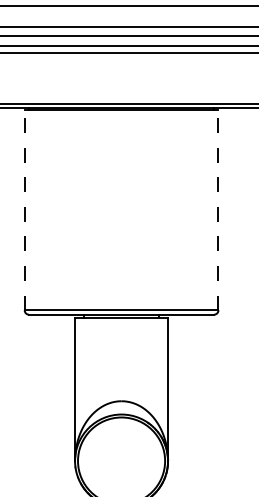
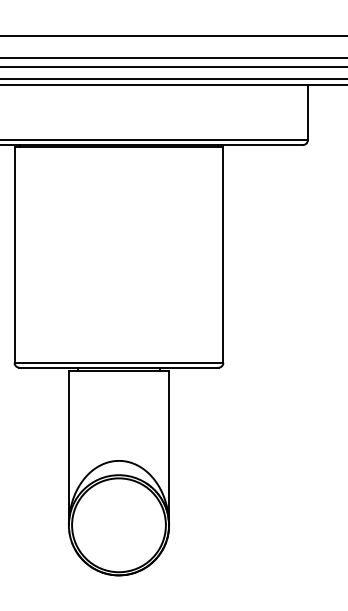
line: (24, 209) -> (14, 254), dashed -> solid
line: (218, 209) -> (223, 254), dashed -> solid

